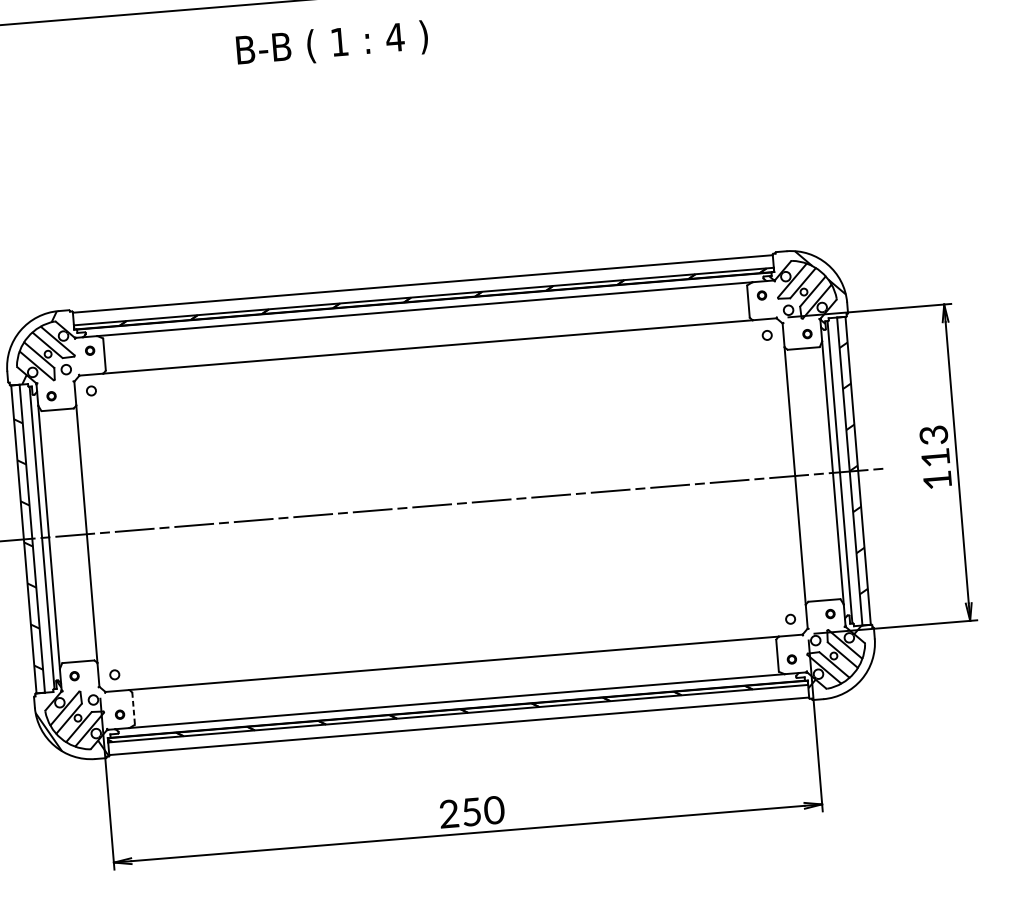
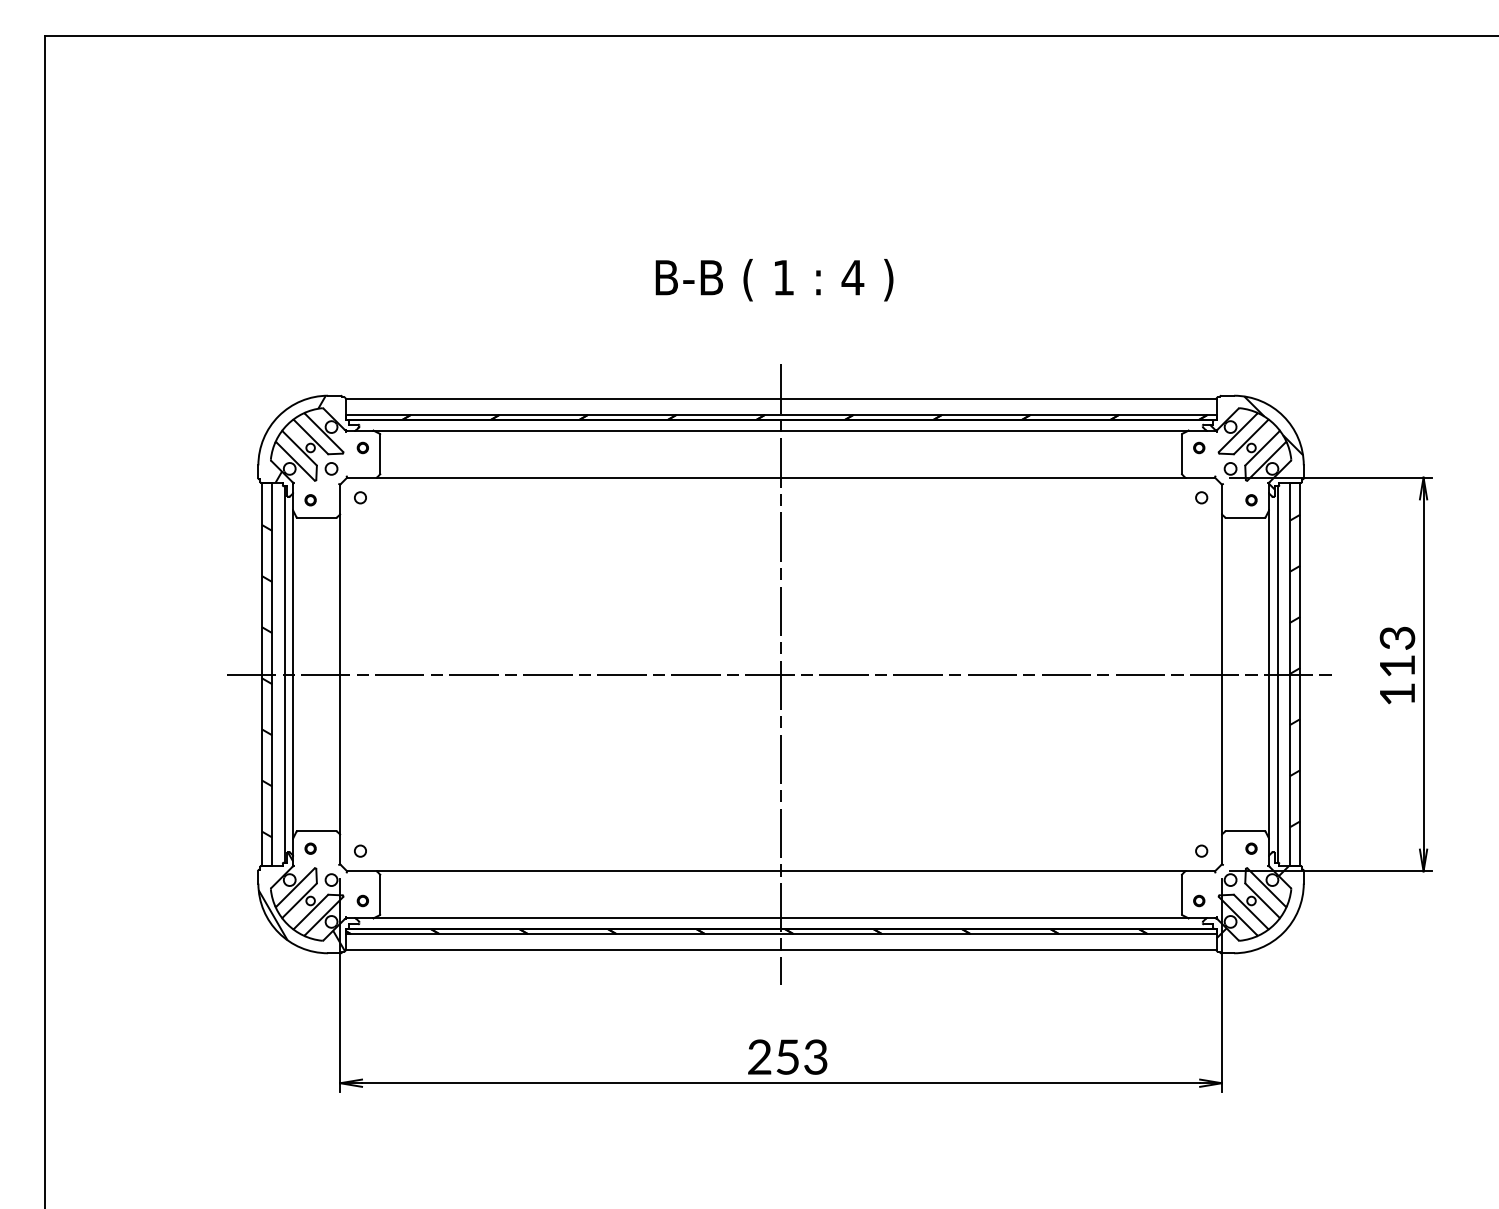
text: (332, 44) -> (774, 280), moved
line: (441, 505) -> (781, 674), added
line: (133, 708) -> (380, 894), dashed -> solid
text: (493, 809) -> (815, 1056), 250 -> 253

